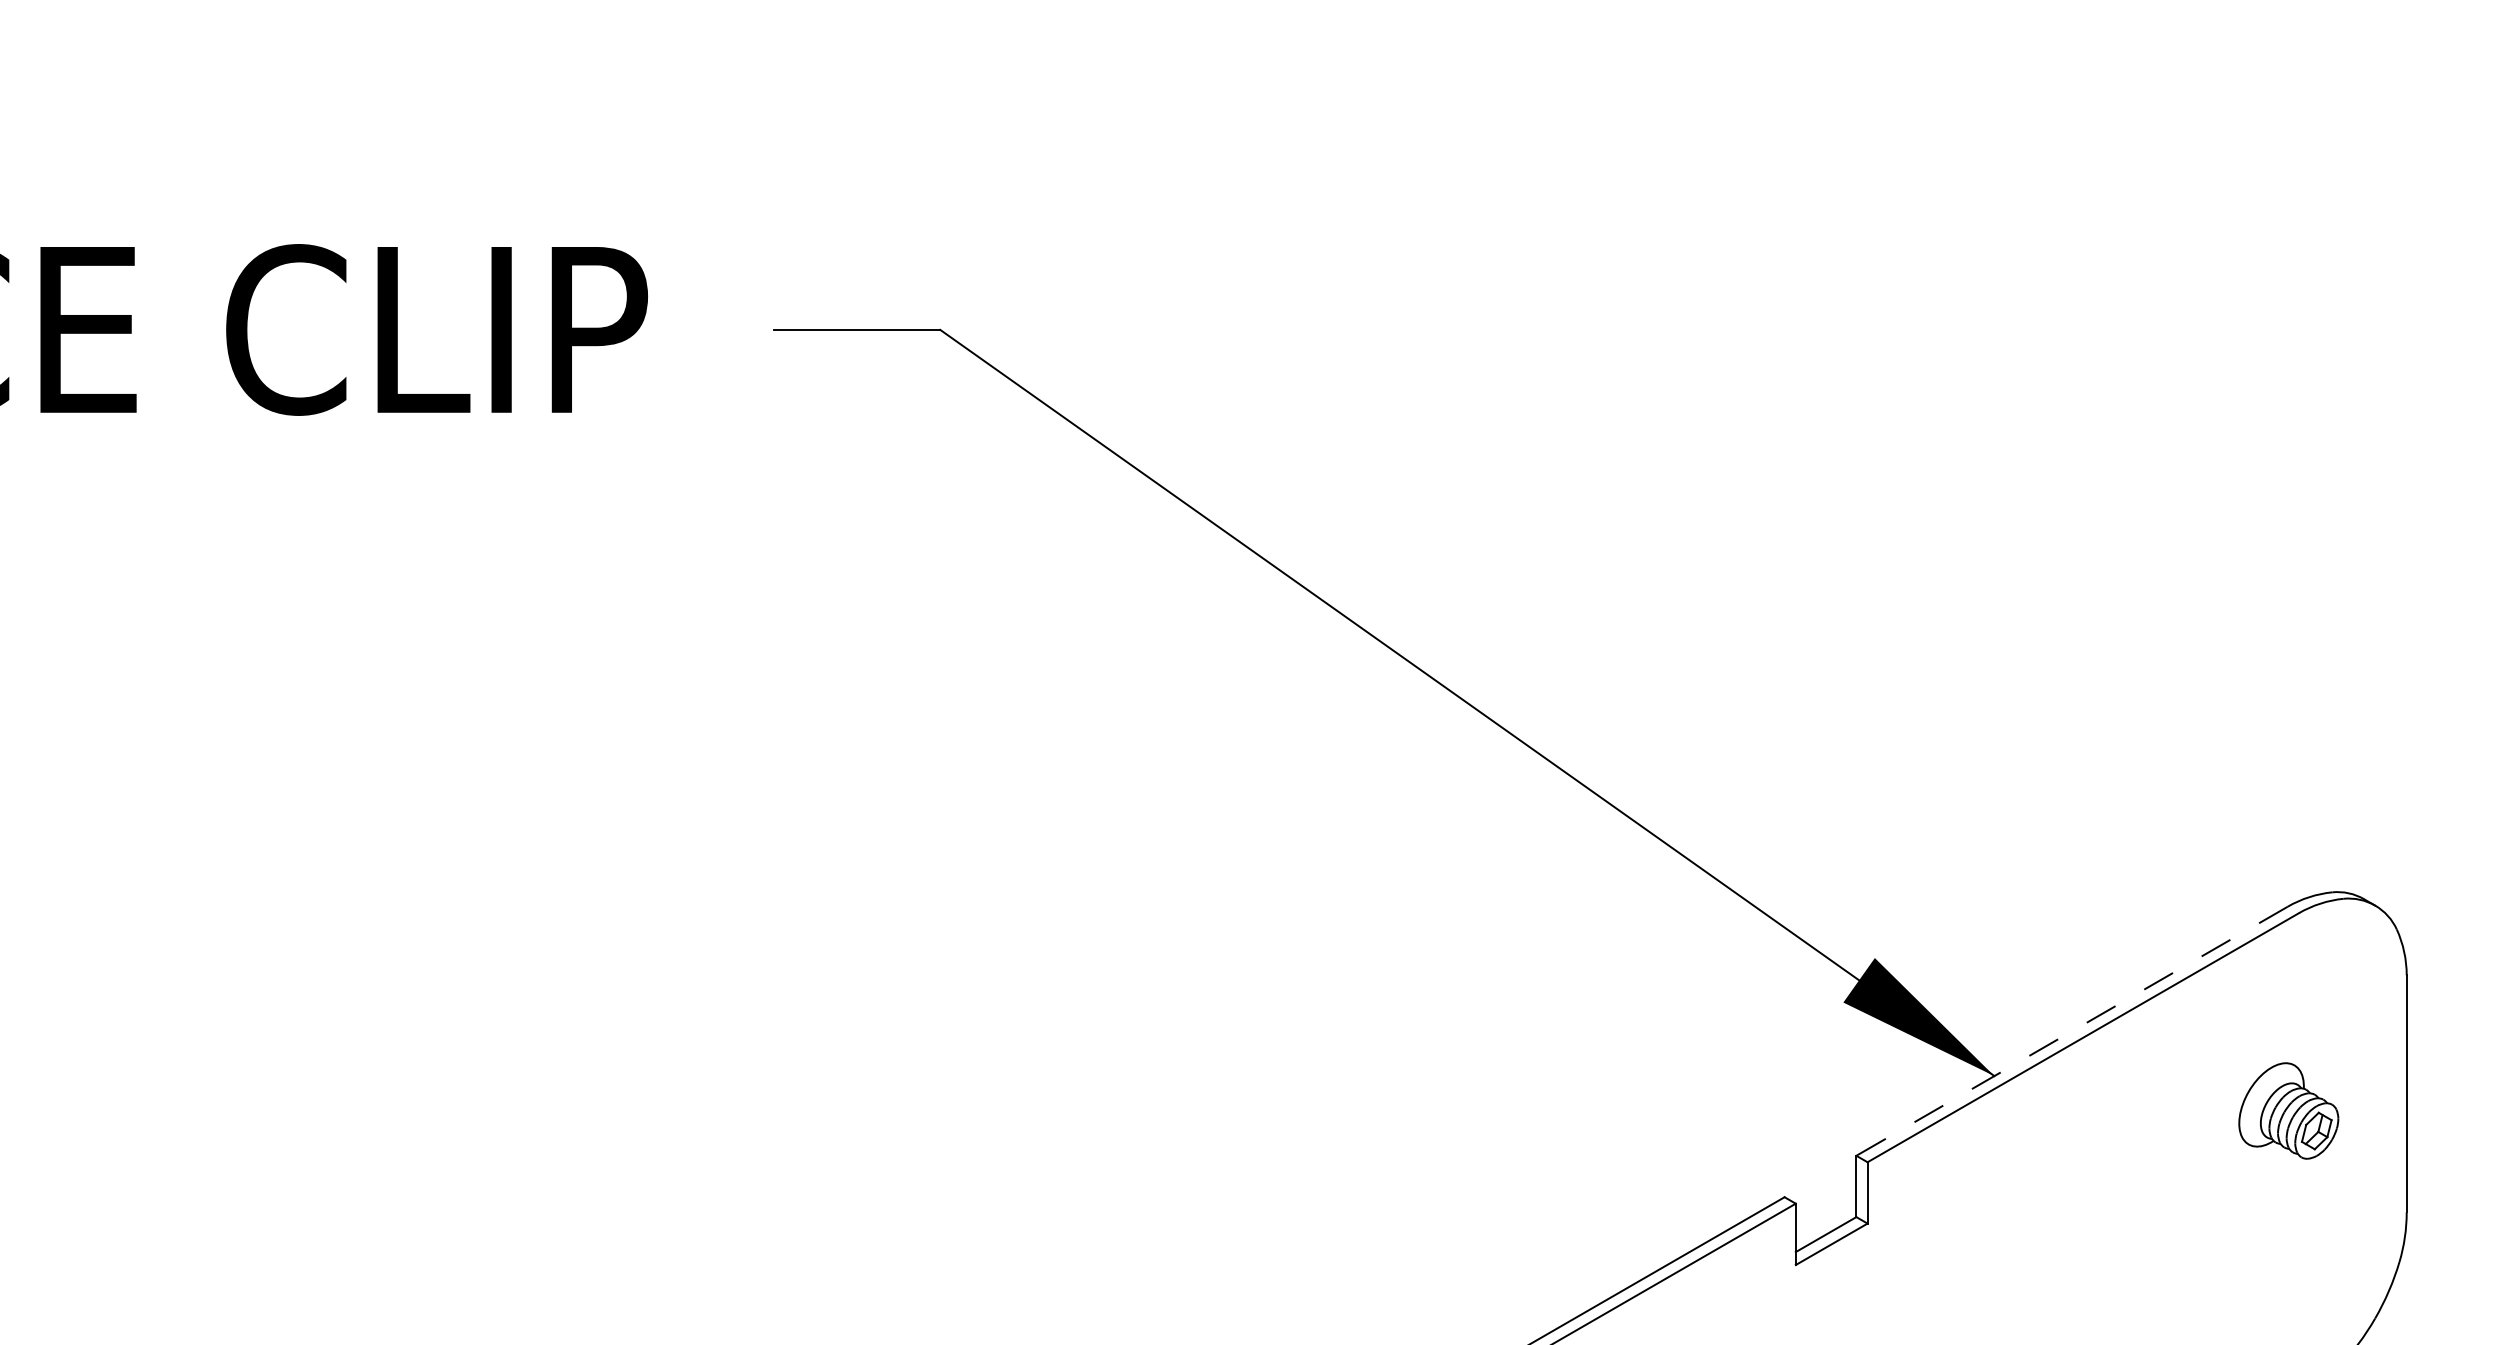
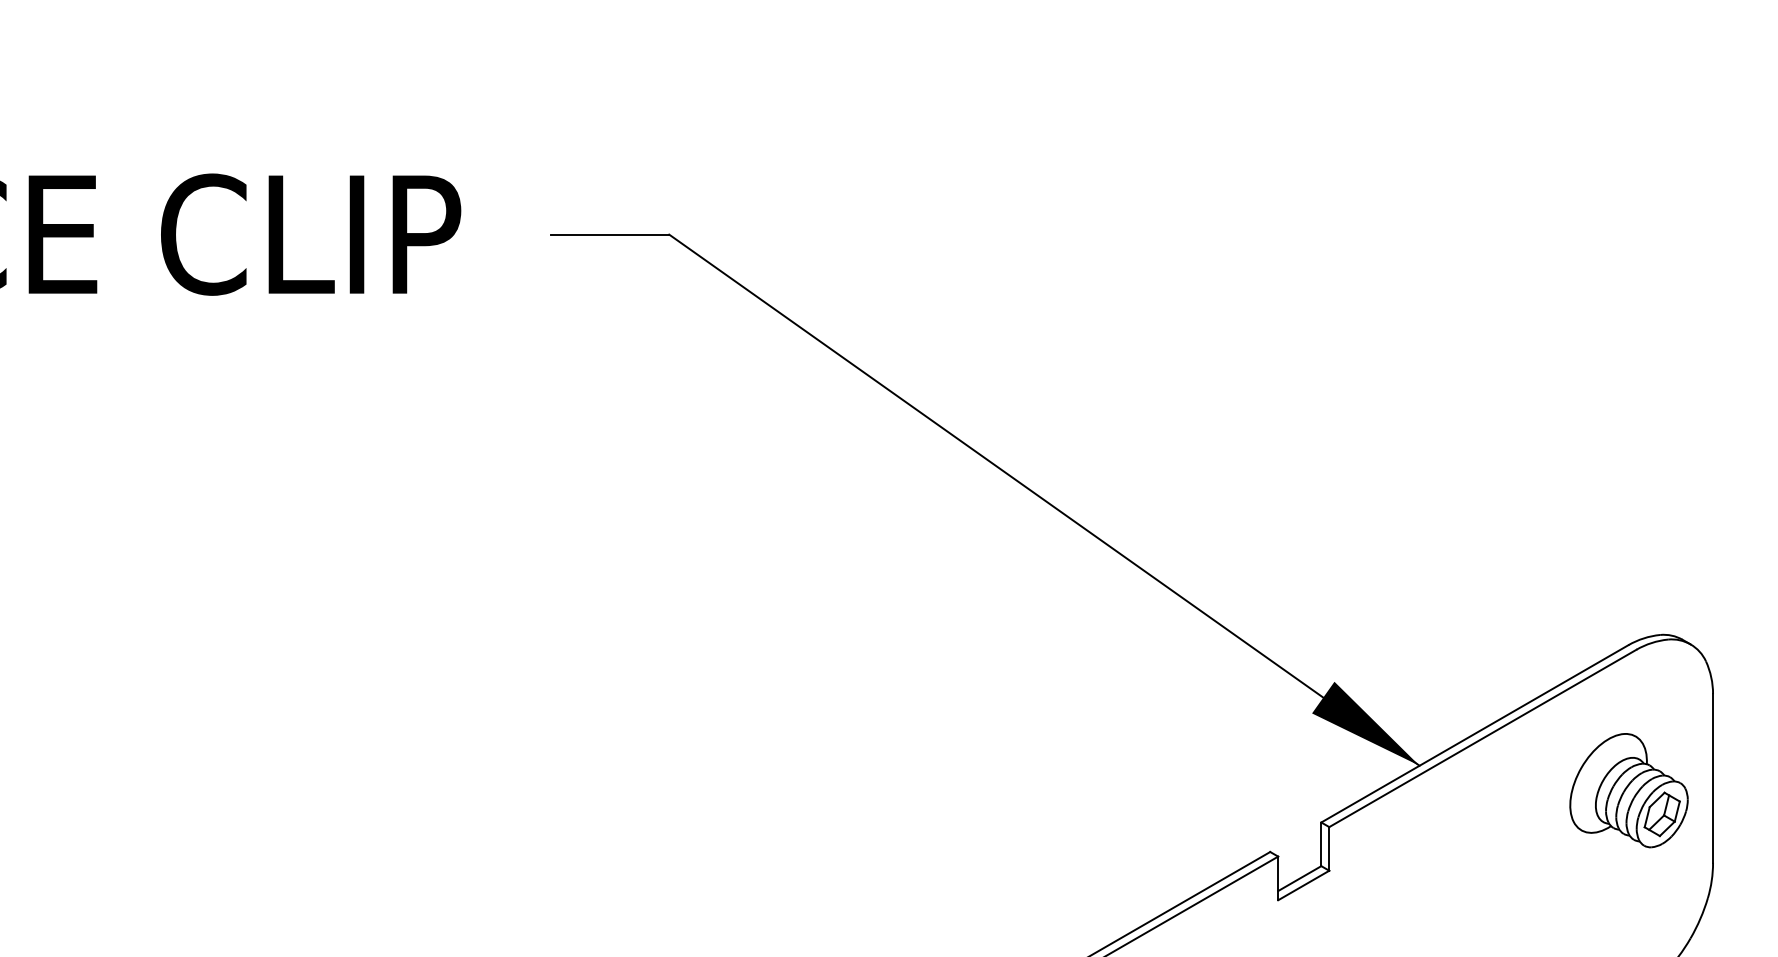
line: (2071, 1031) -> (1474, 734), dashed -> solid
part: (2288, 1110) -> (1628, 790), size x1.67

